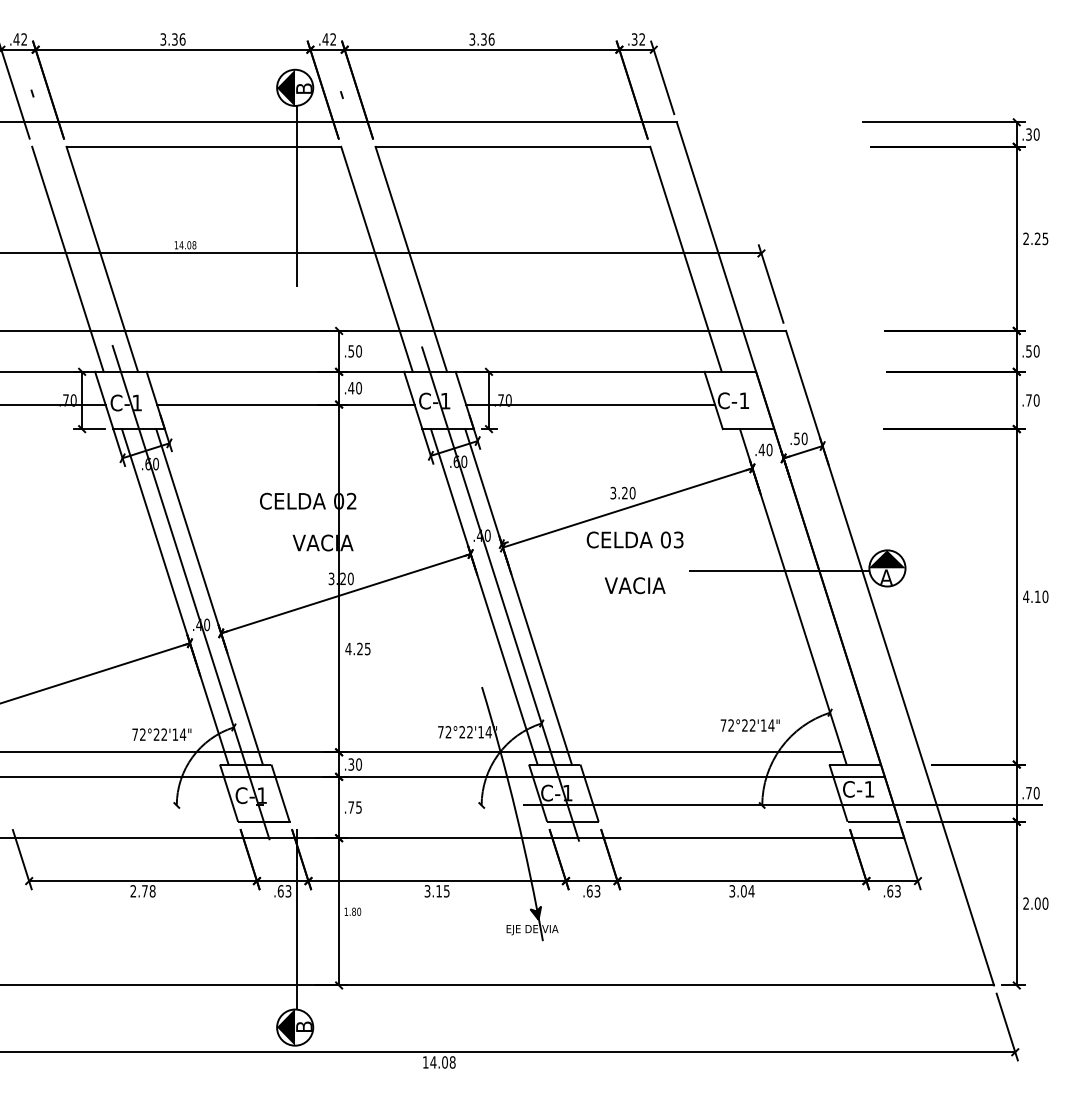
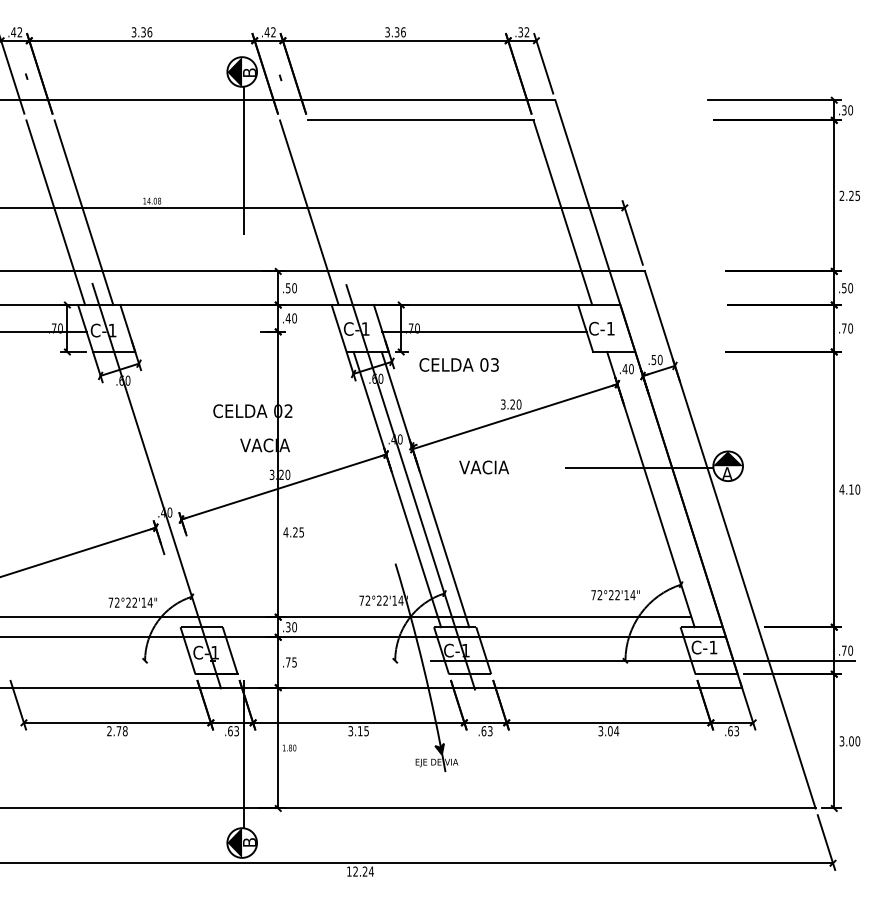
line: (204, 146) -> (167, 120), removed
line: (411, 259) -> (337, 212), removed
line: (285, 404) -> (234, 331), removed
text: (634, 539) -> (458, 364), moved
text: (634, 585) -> (483, 467), moved
line: (174, 596) -> (143, 489), removed
line: (208, 596) -> (171, 489), removed
text: (1025, 903) -> (841, 741), 2.00 -> 3.00
text: (442, 1062) -> (363, 871), 14.08 -> 12.24

